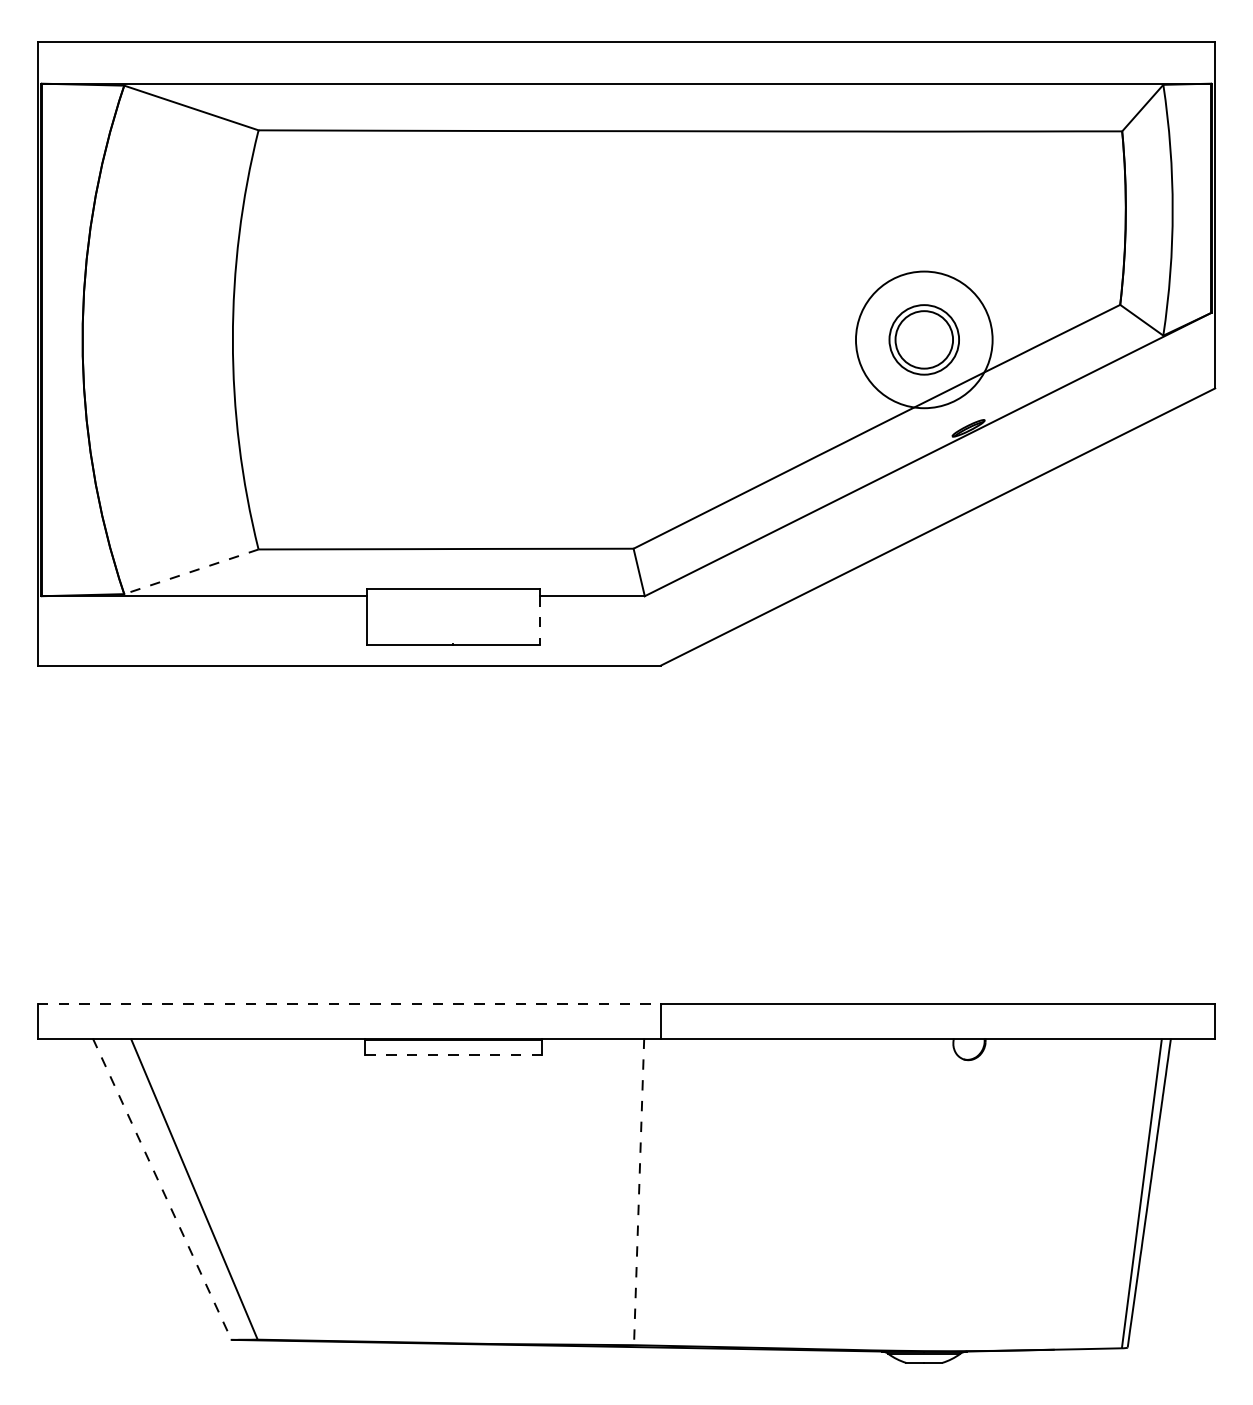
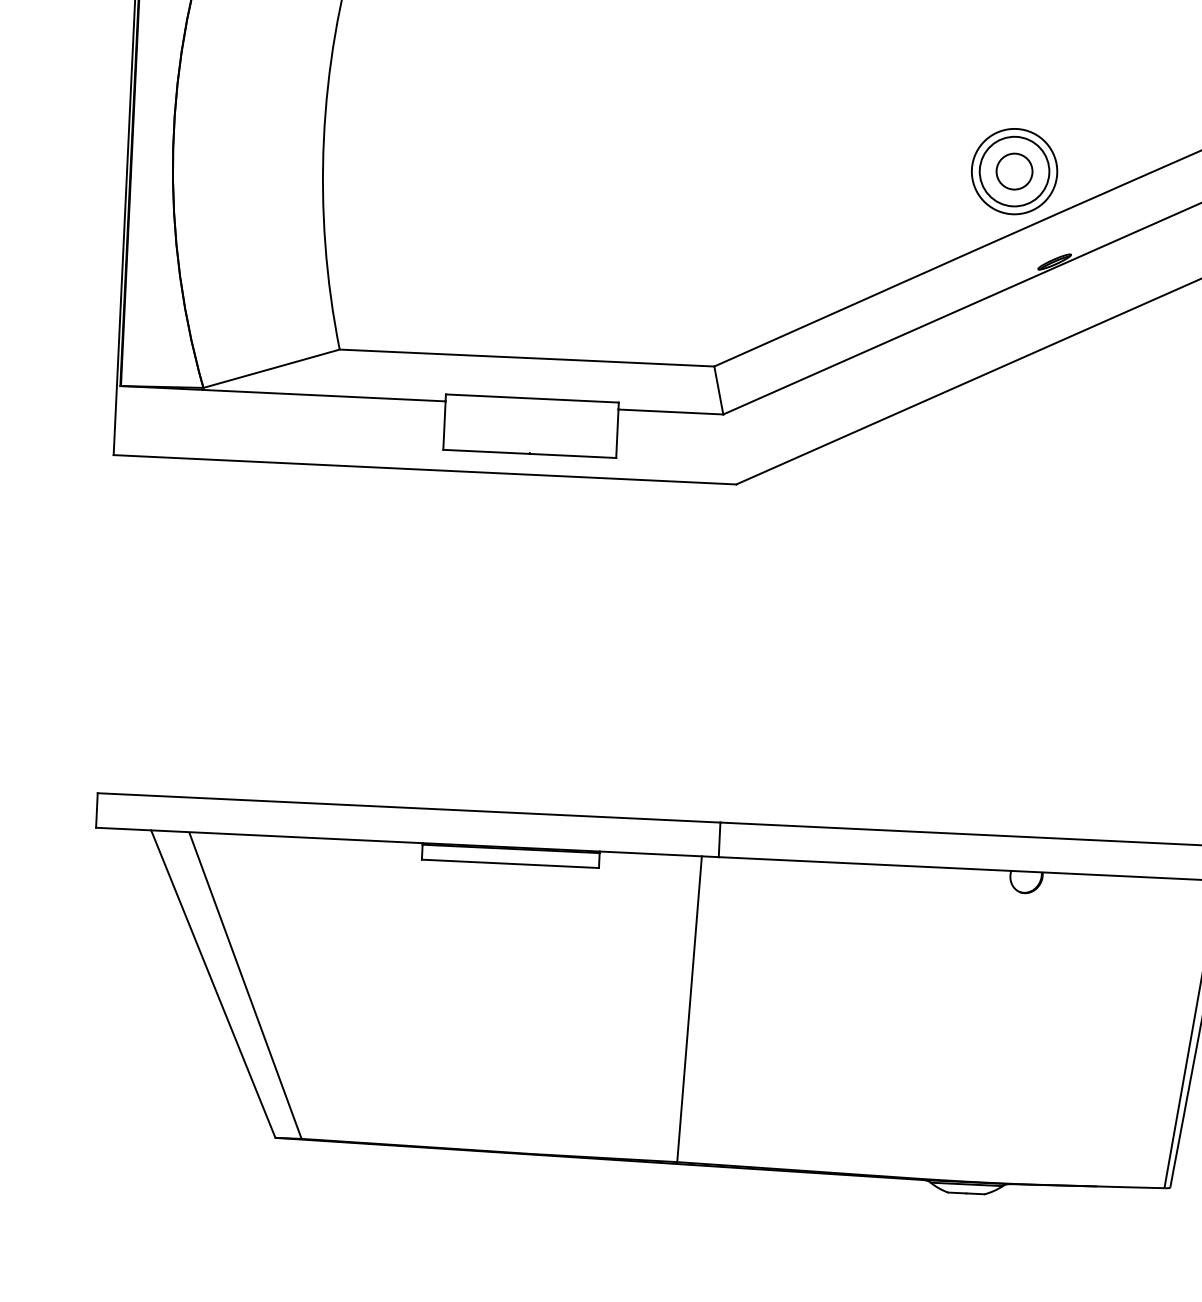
circle: (924, 339) -> (1014, 171), size x0.62
circle: (924, 339) -> (1014, 171), size x0.62
line: (191, 571) -> (271, 368), dashed -> solid
line: (539, 620) -> (616, 433), dashed -> solid
line: (349, 1004) -> (409, 808), dashed -> solid
line: (453, 1055) -> (510, 864), dashed -> solid
line: (162, 1189) -> (213, 984), dashed -> solid
line: (639, 1192) -> (689, 1009), dashed -> solid

